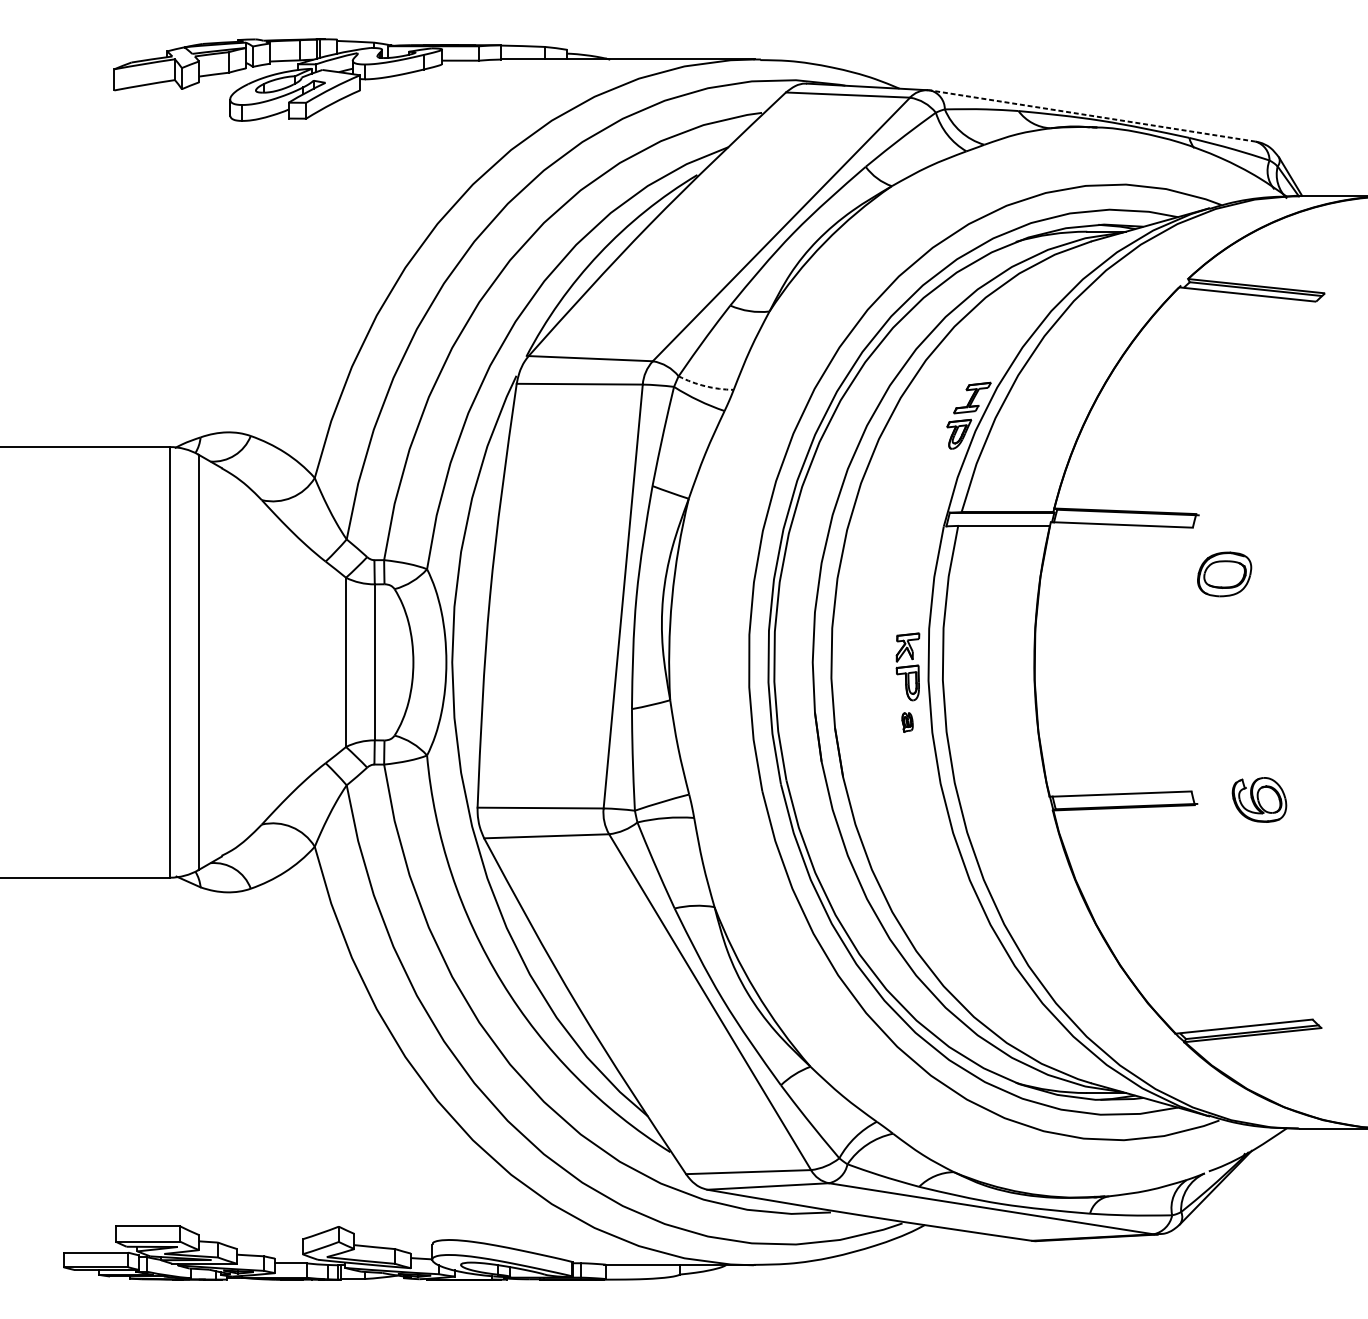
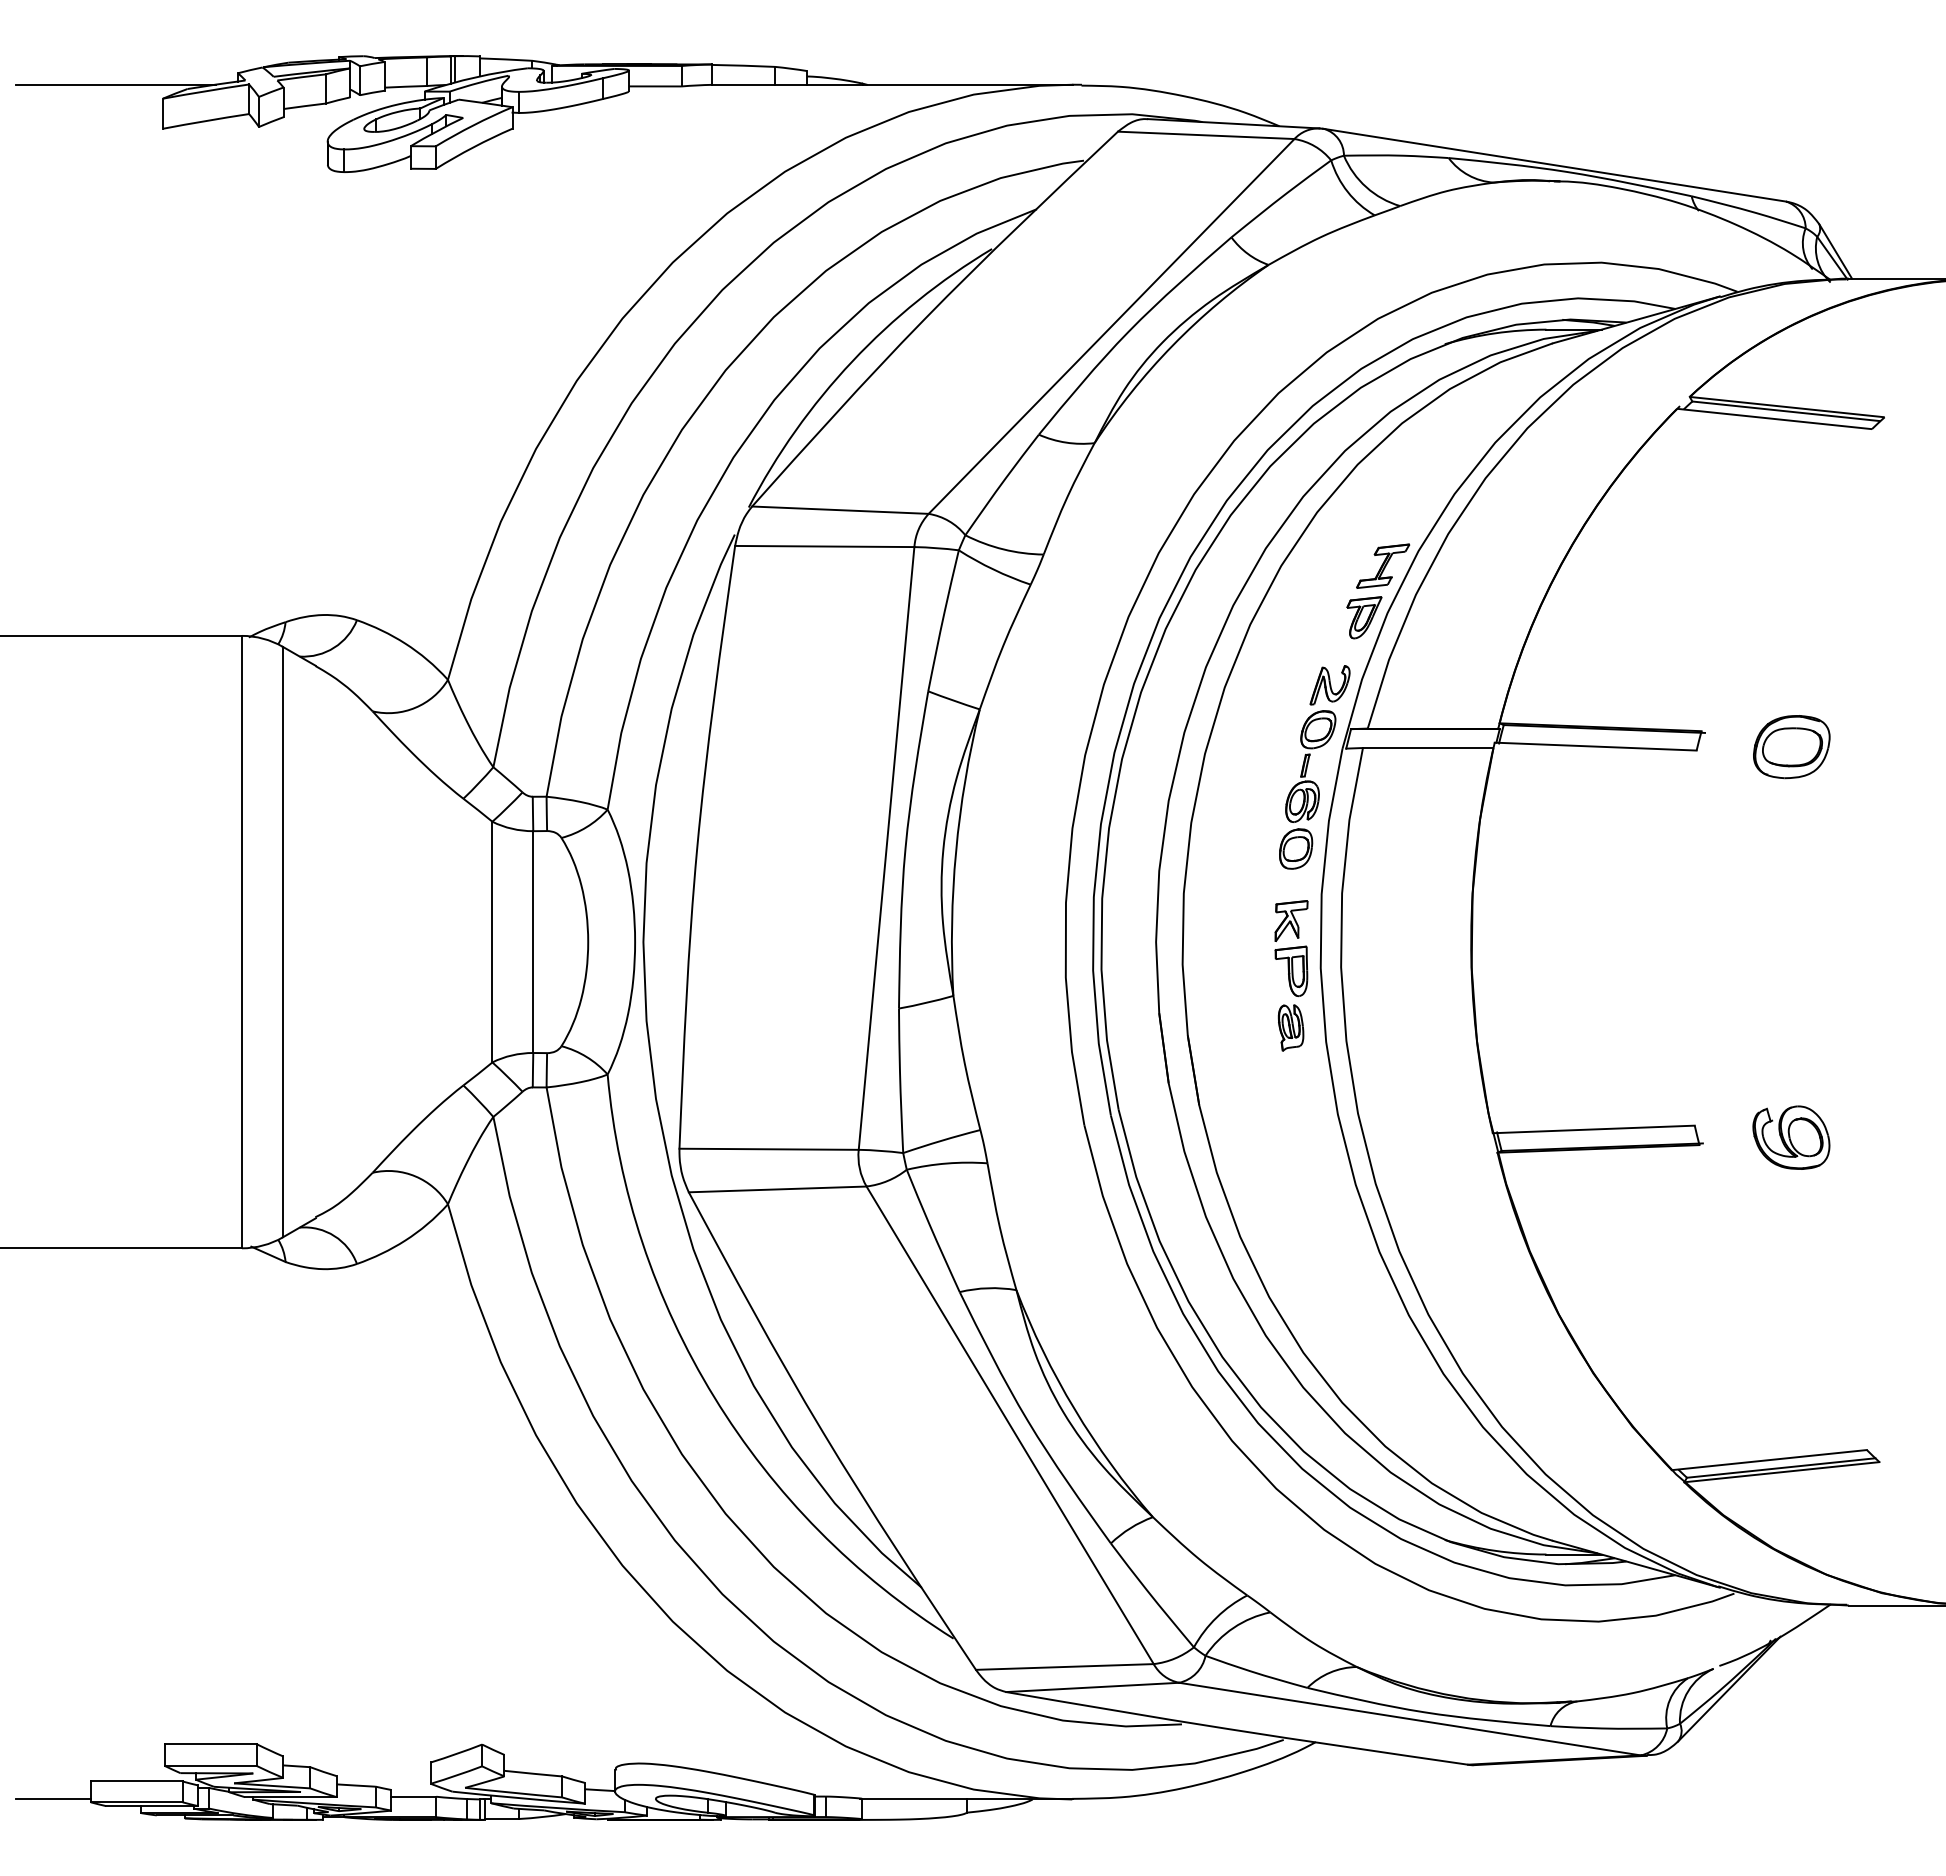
line: (81, 59) -> (115, 84), added
line: (1093, 116) -> (1555, 165), dashed -> solid
arc: (705, 386) -> (1003, 549), dashed -> solid
part: (919, 537) -> (1308, 764), added
part: (1224, 574) -> (1791, 747), moved
part: (907, 722) -> (1290, 1027), size x1.67
line: (36, 1265) -> (52, 1799), added

